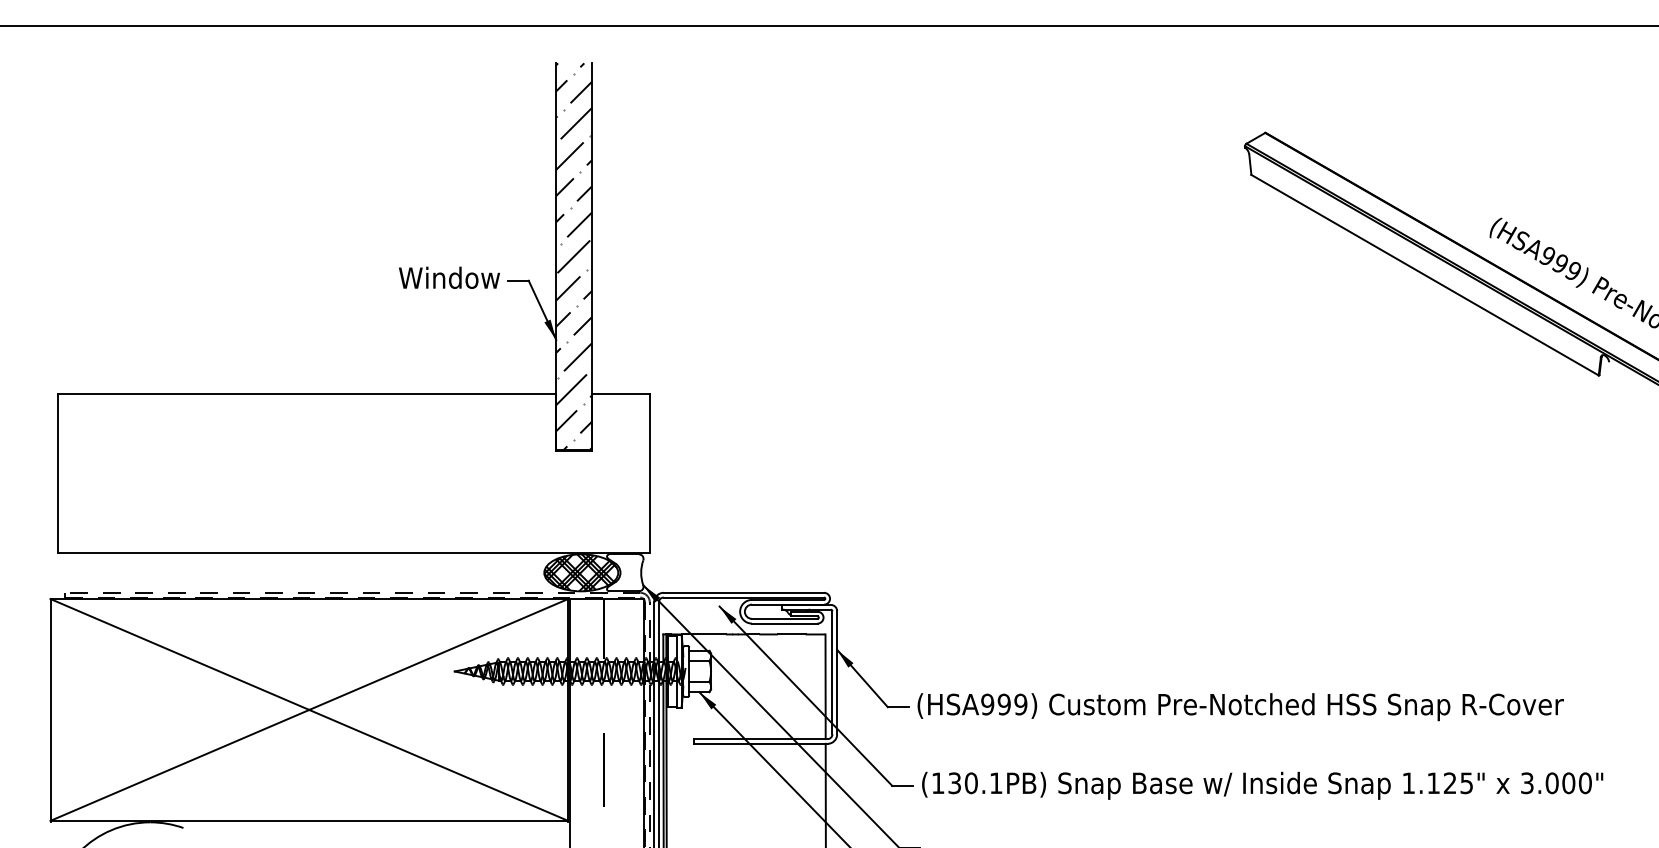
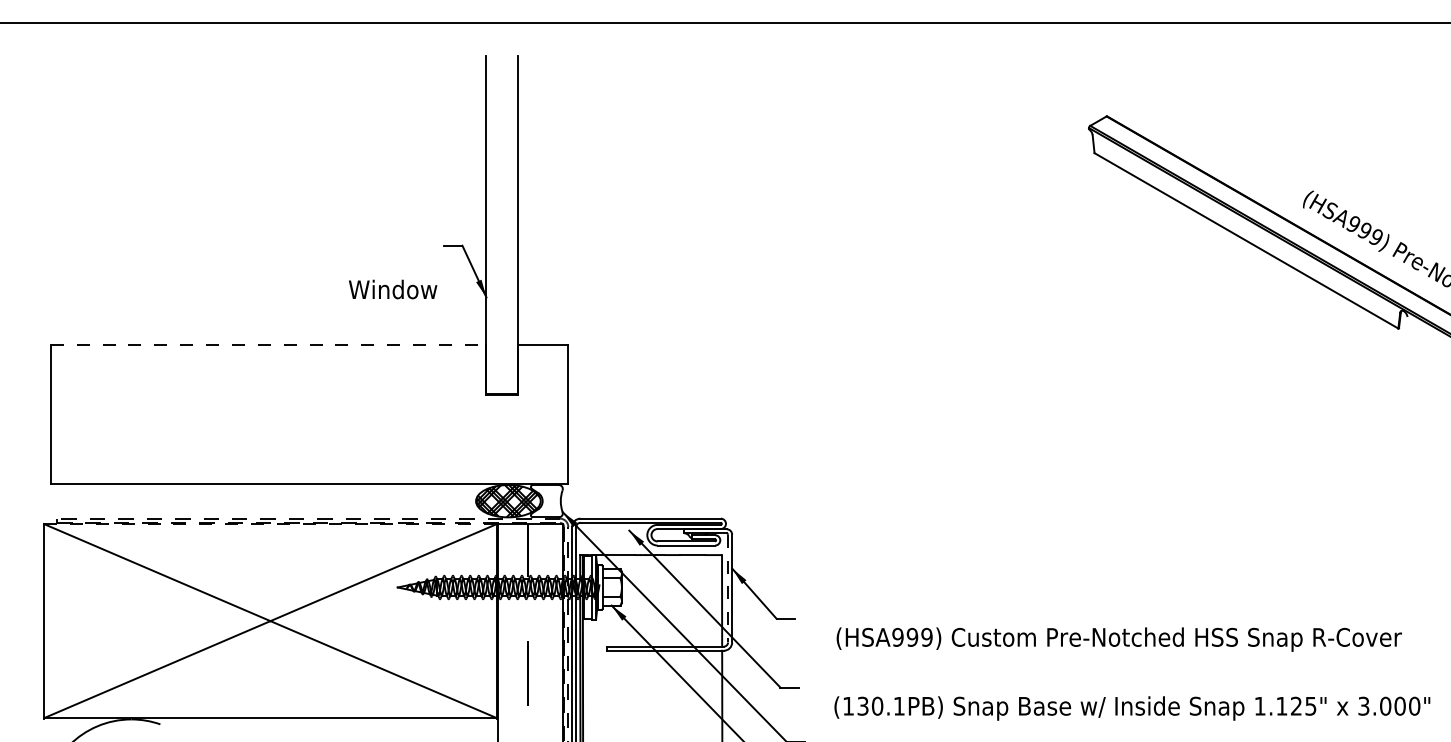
hatch: (573, 256) -> (501, 224), removed
text: (449, 277) -> (393, 289), moved
line: (306, 393) -> (268, 344), solid -> dashed
line: (309, 599) -> (270, 524), solid -> dashed
line: (832, 672) -> (728, 588), solid -> dashed
text: (1240, 707) -> (1119, 639), moved
text: (1262, 785) -> (1132, 708), moved

